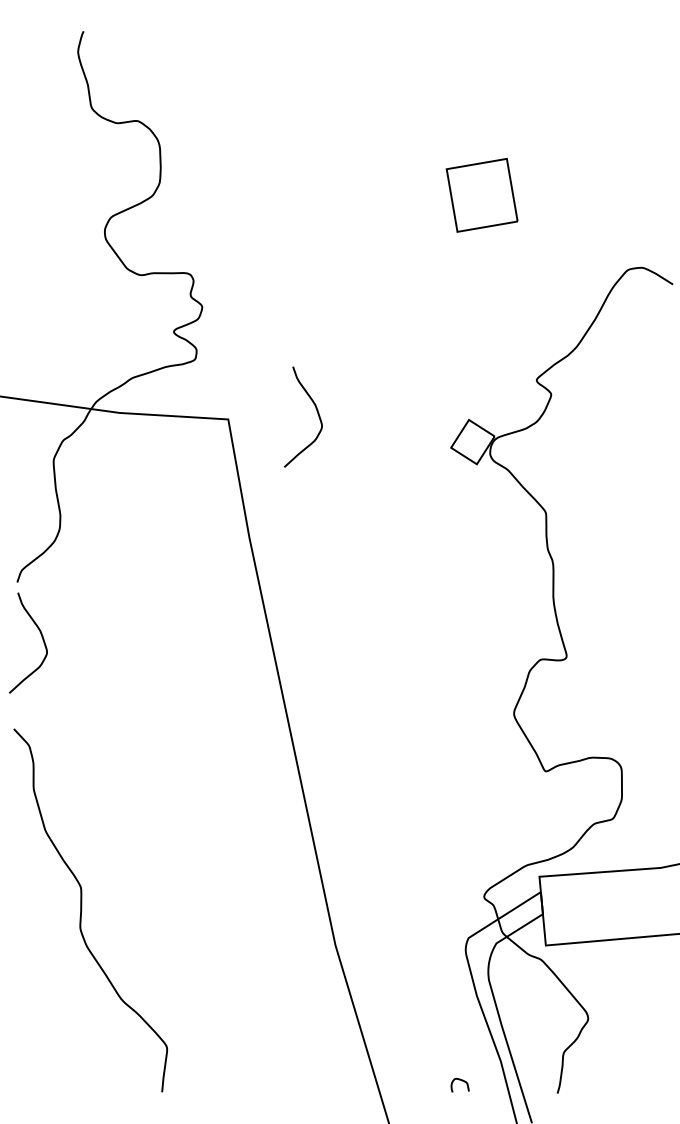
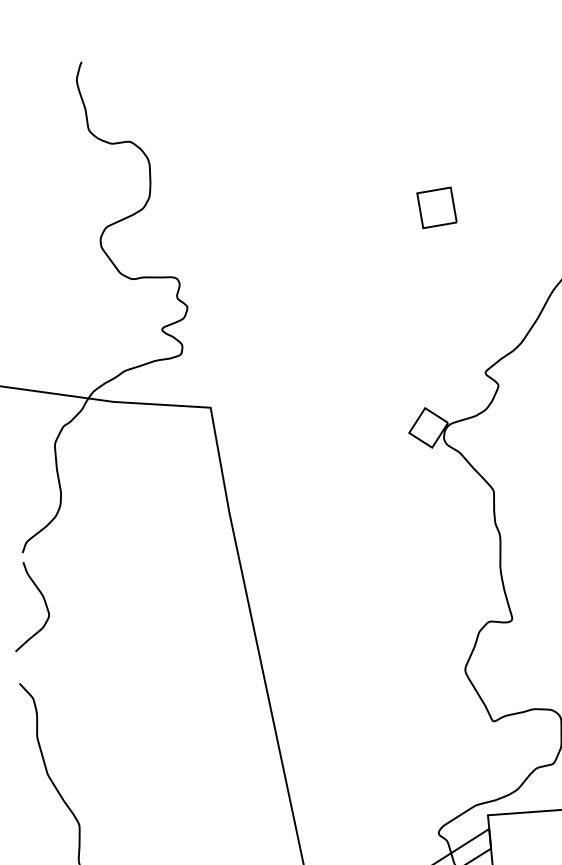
part: (482, 194) -> (437, 207), size x0.62
curve: (316, 411) -> (289, 400), removed

